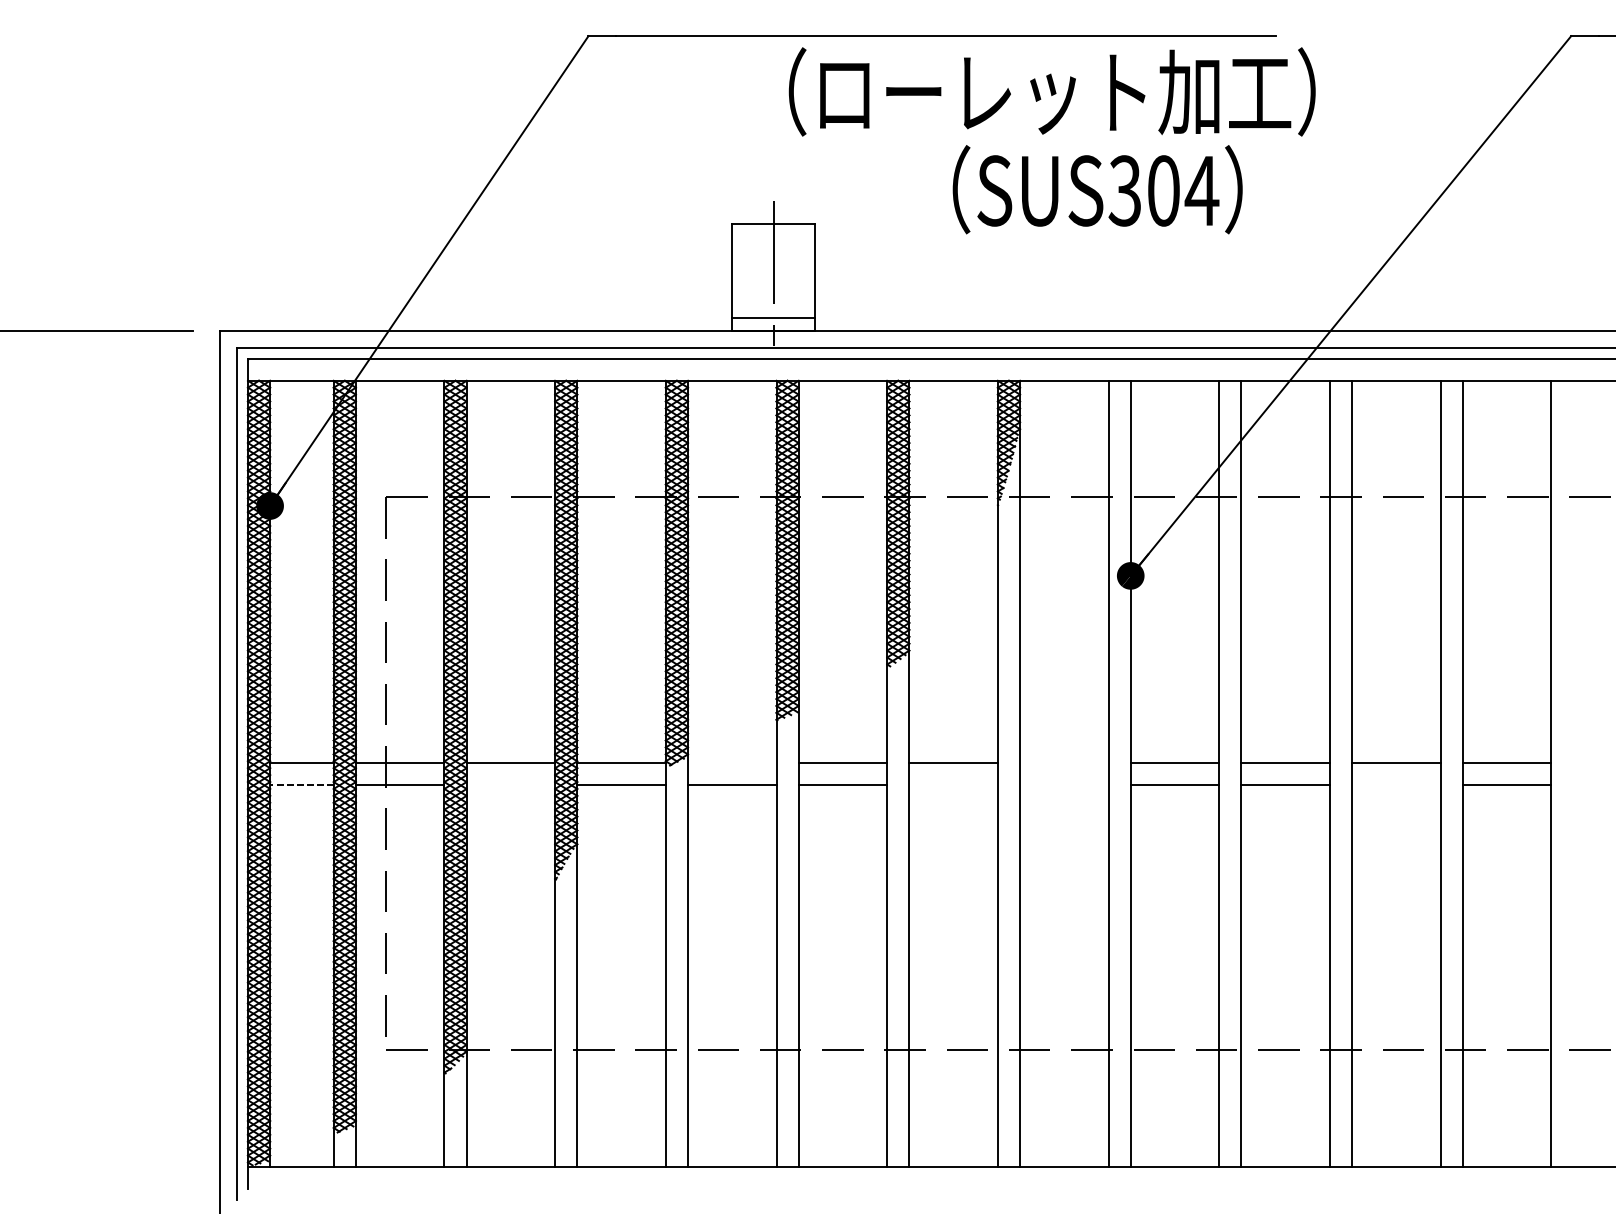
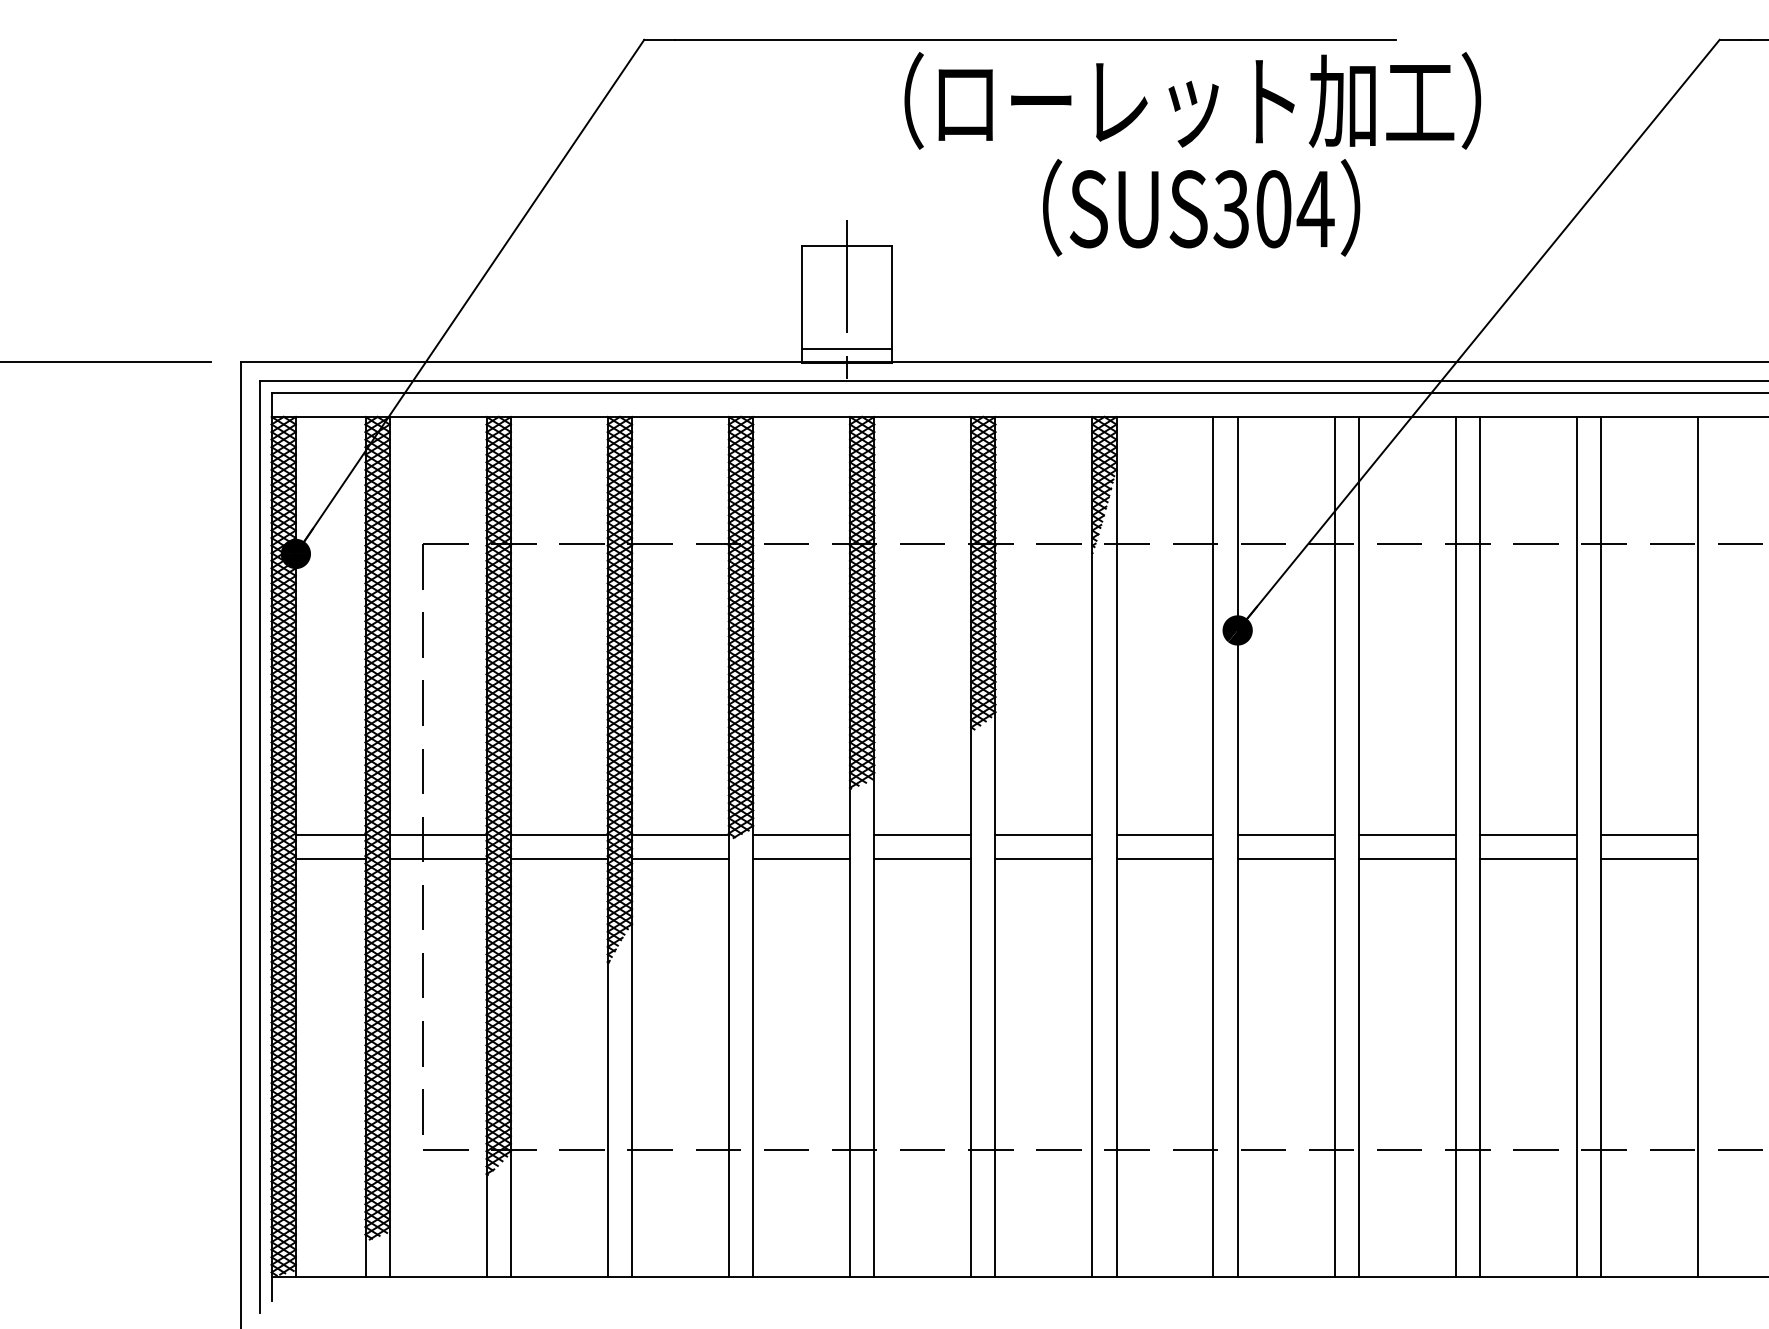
text: (1051, 91) -> (1192, 100), moved
line: (732, 762) -> (801, 834), added
line: (1063, 762) -> (1164, 834), added
line: (301, 785) -> (330, 859), dashed -> solid
line: (510, 785) -> (558, 859), added
line: (953, 785) -> (1043, 859), added
line: (1063, 785) -> (1164, 859), added
line: (1395, 785) -> (1527, 859), added

